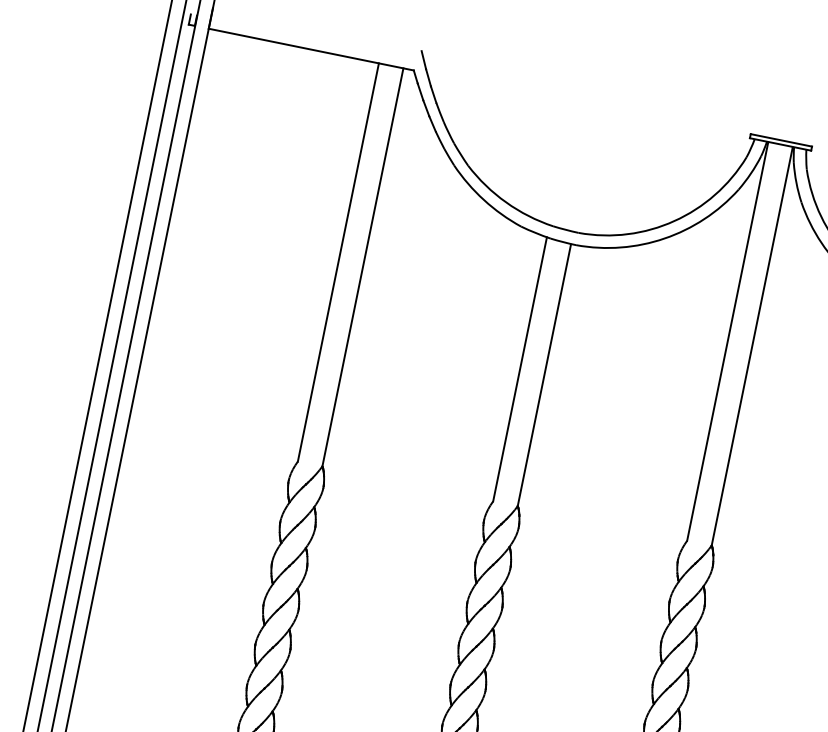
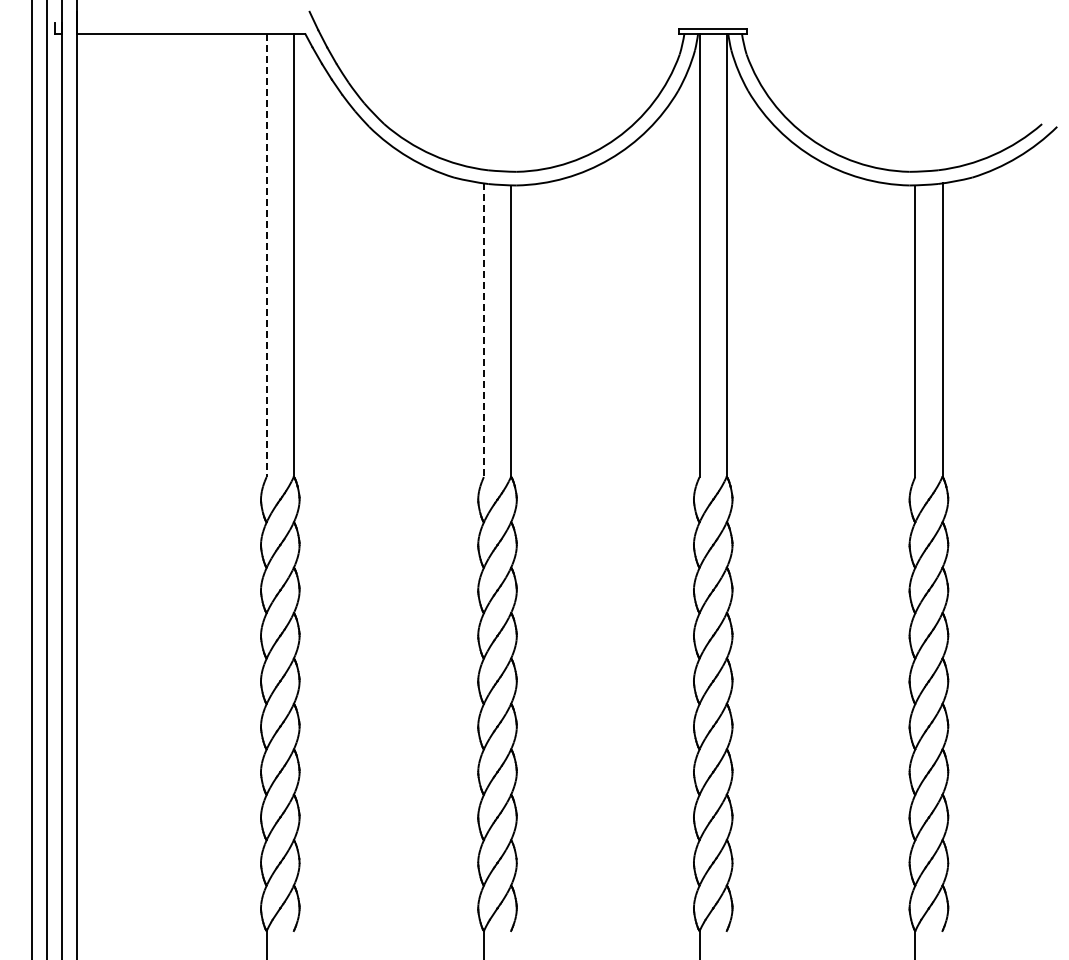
line: (338, 263) -> (266, 256), solid -> dashed
line: (519, 369) -> (483, 330), solid -> dashed

